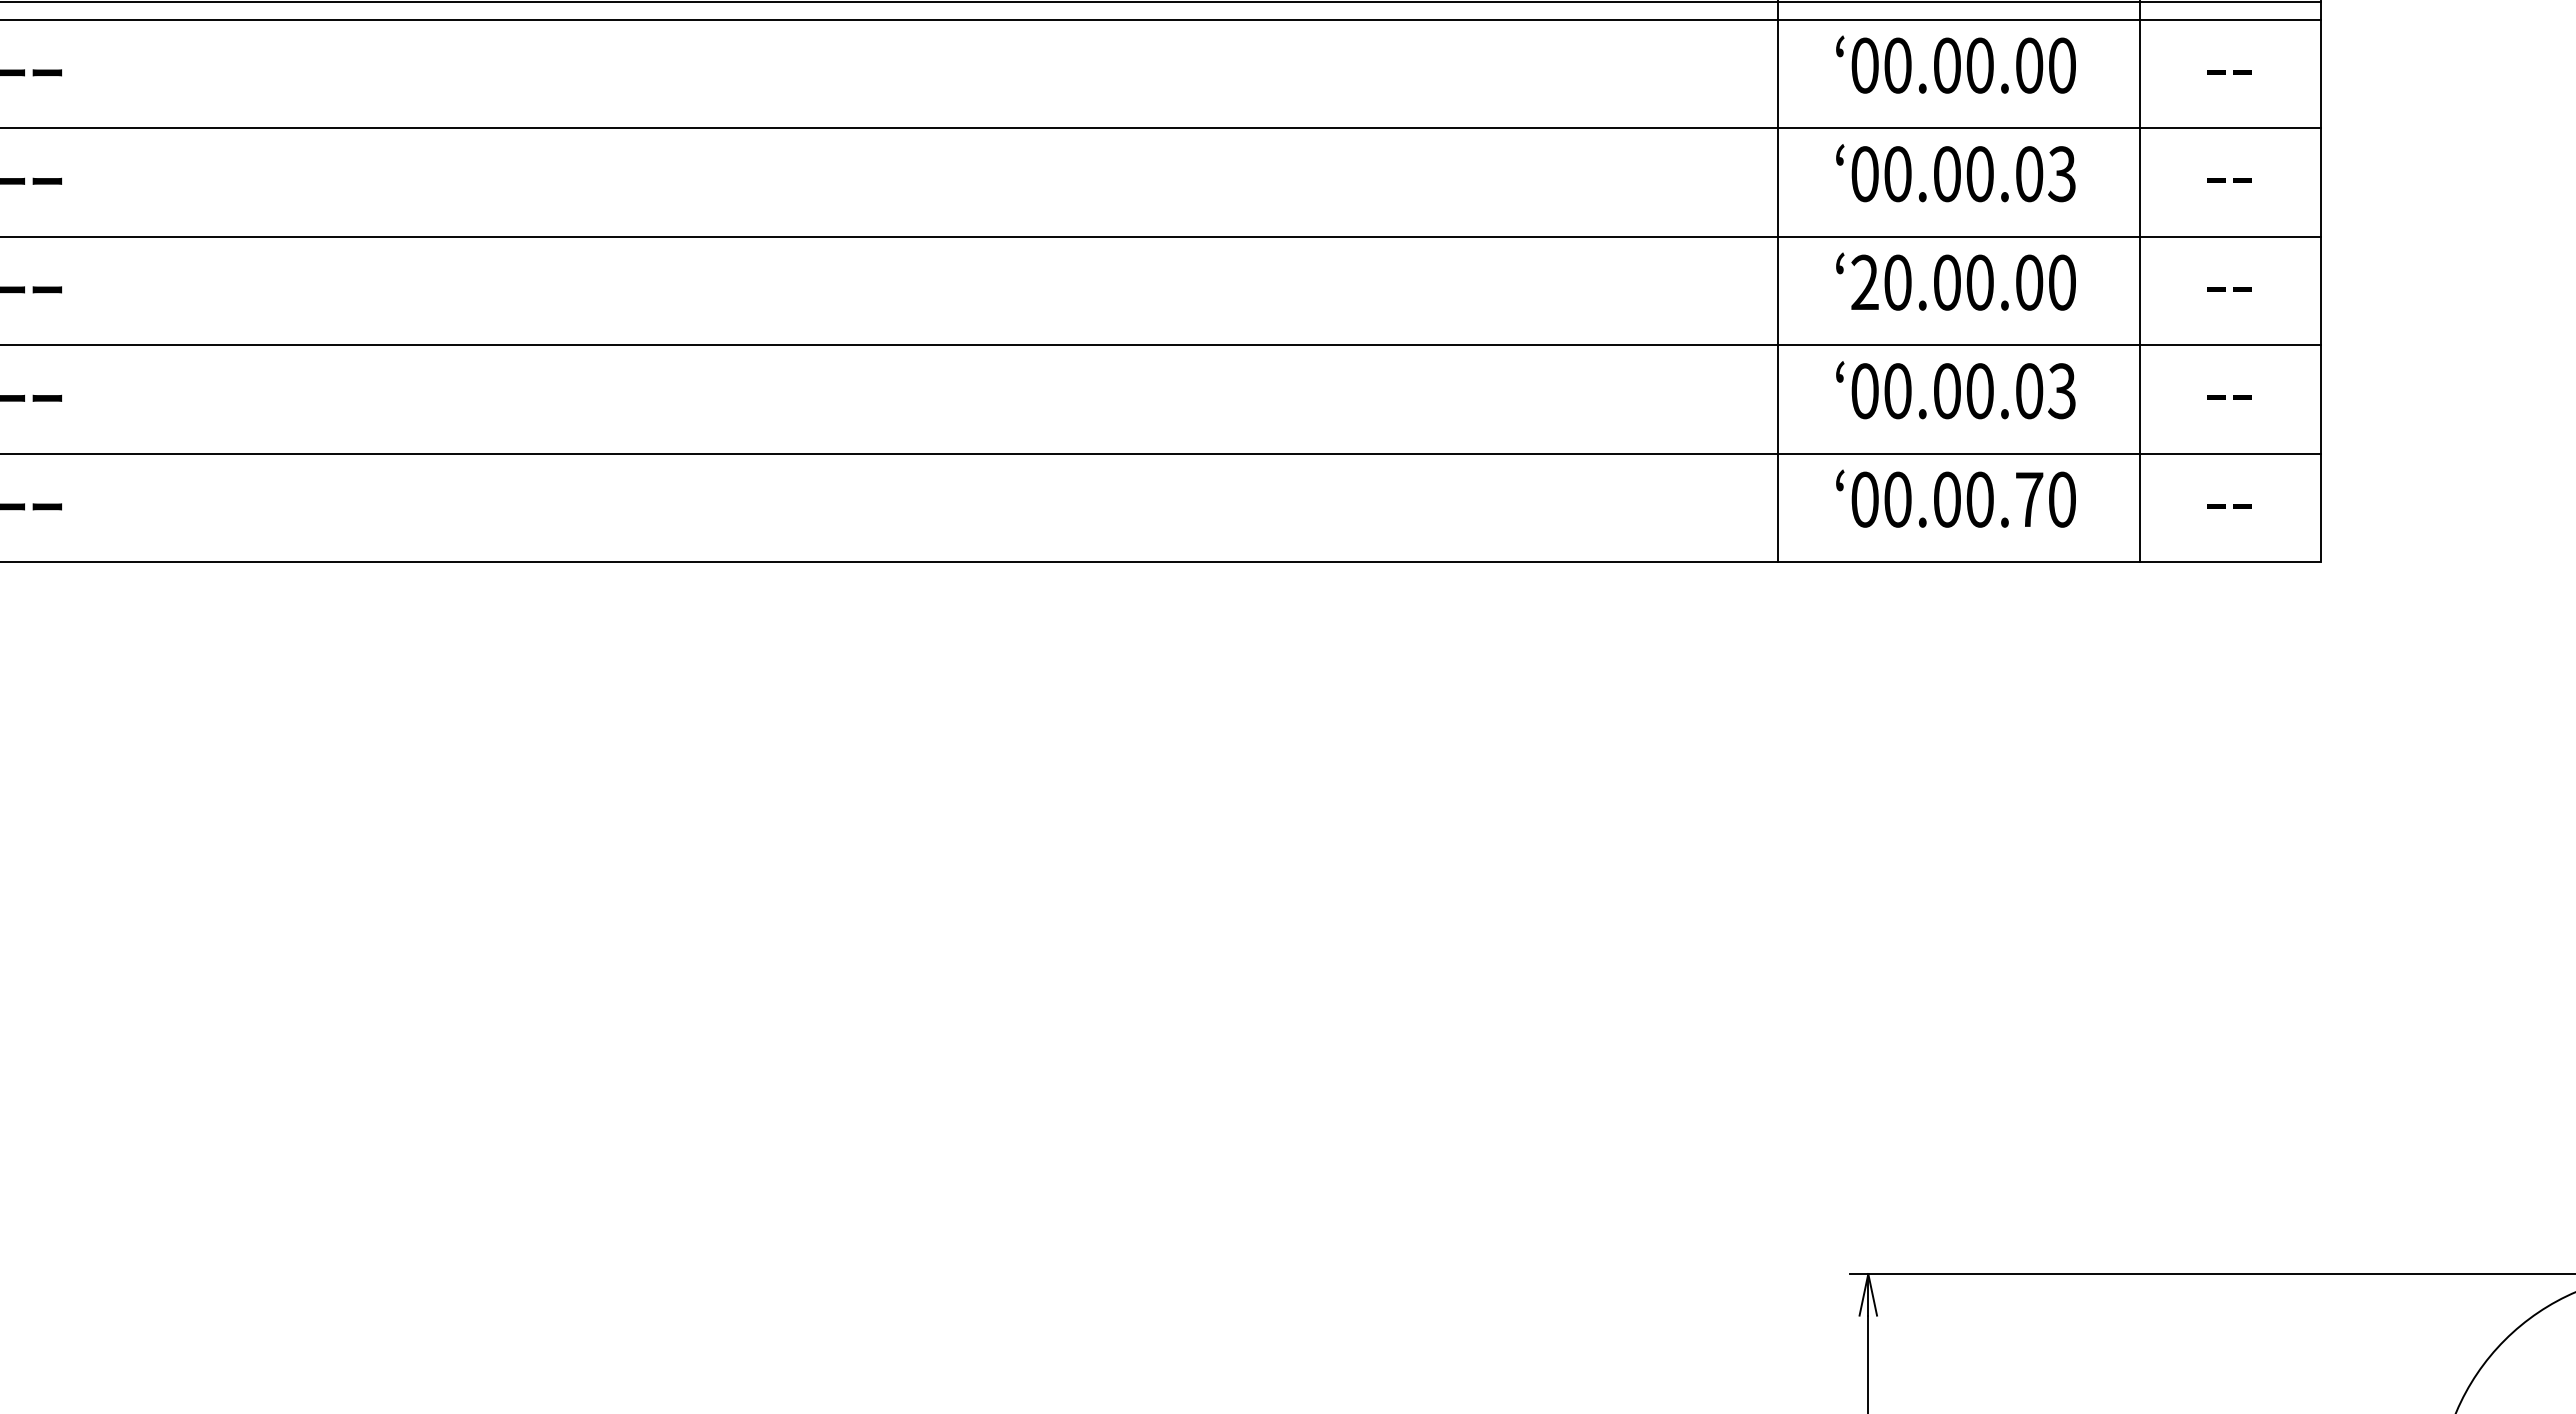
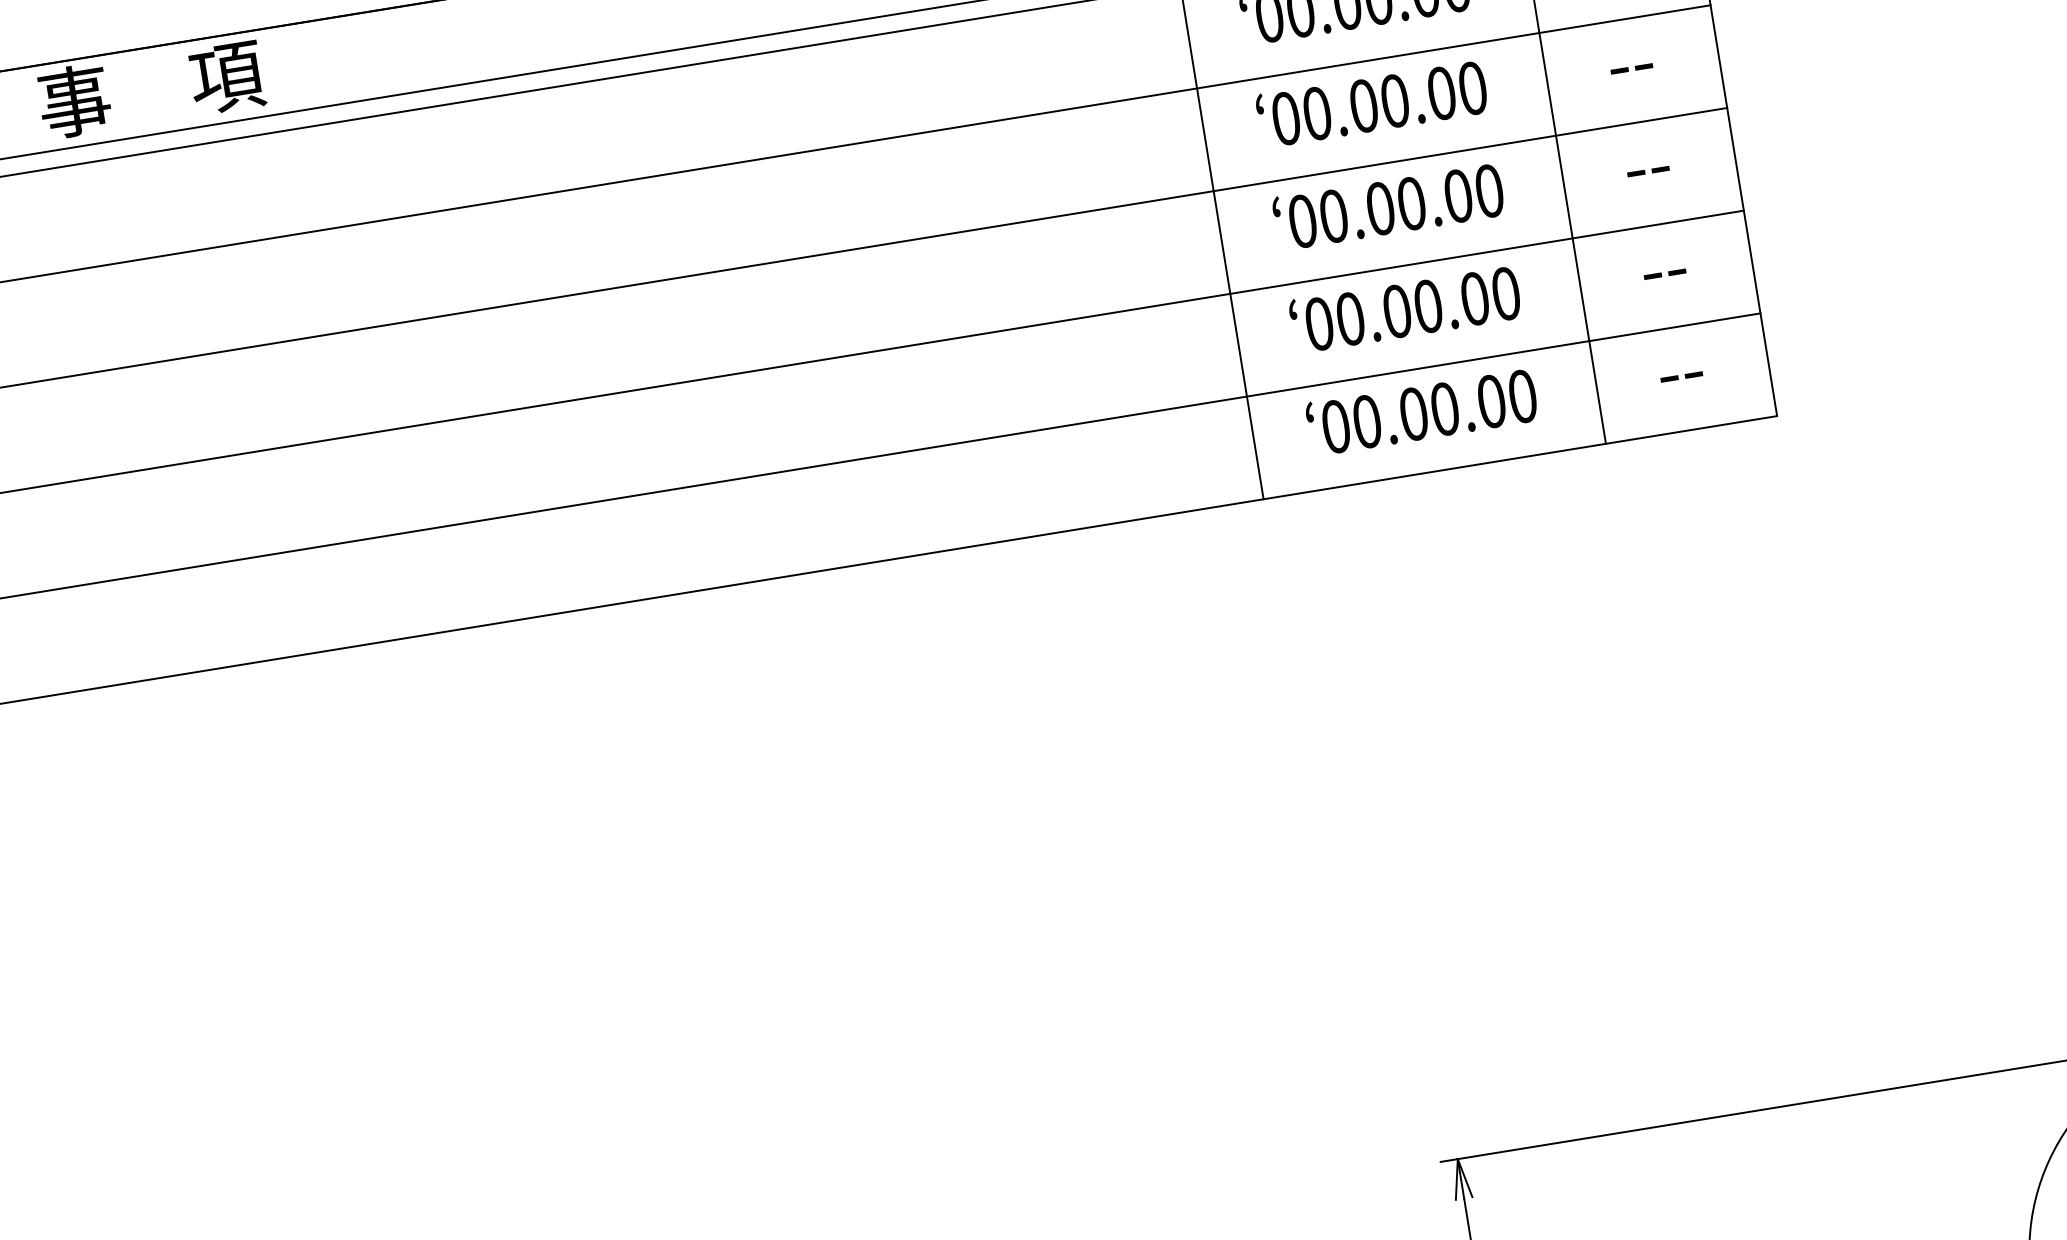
text: (2061, 174) -> (1472, 88), 00.00.03 -> 00.00.00
text: (1864, 282) -> (1302, 221), 20.00.00 -> 00.00.00
text: (2061, 391) -> (1505, 294), 00.00.03 -> 00.00.00
text: (2029, 499) -> (1491, 401), 00.00.70 -> 00.00.00

